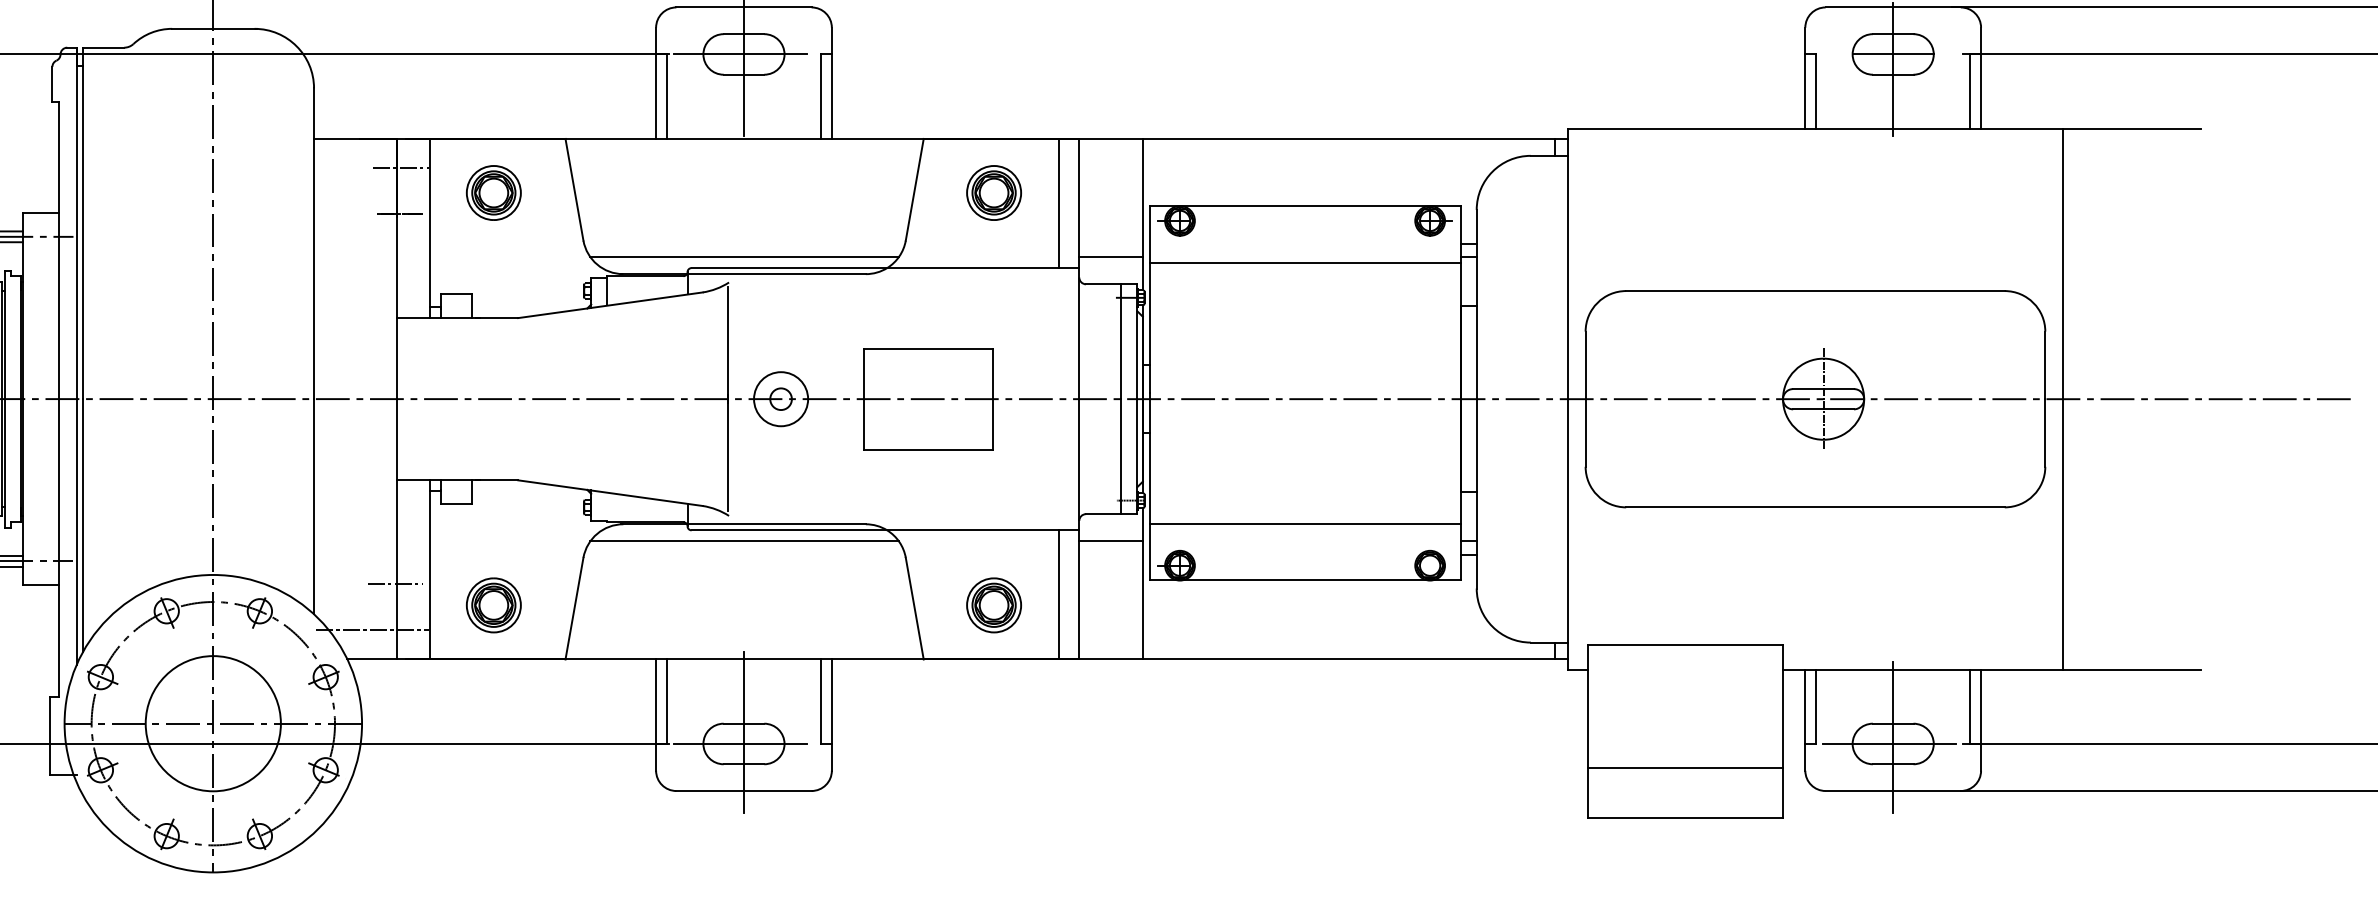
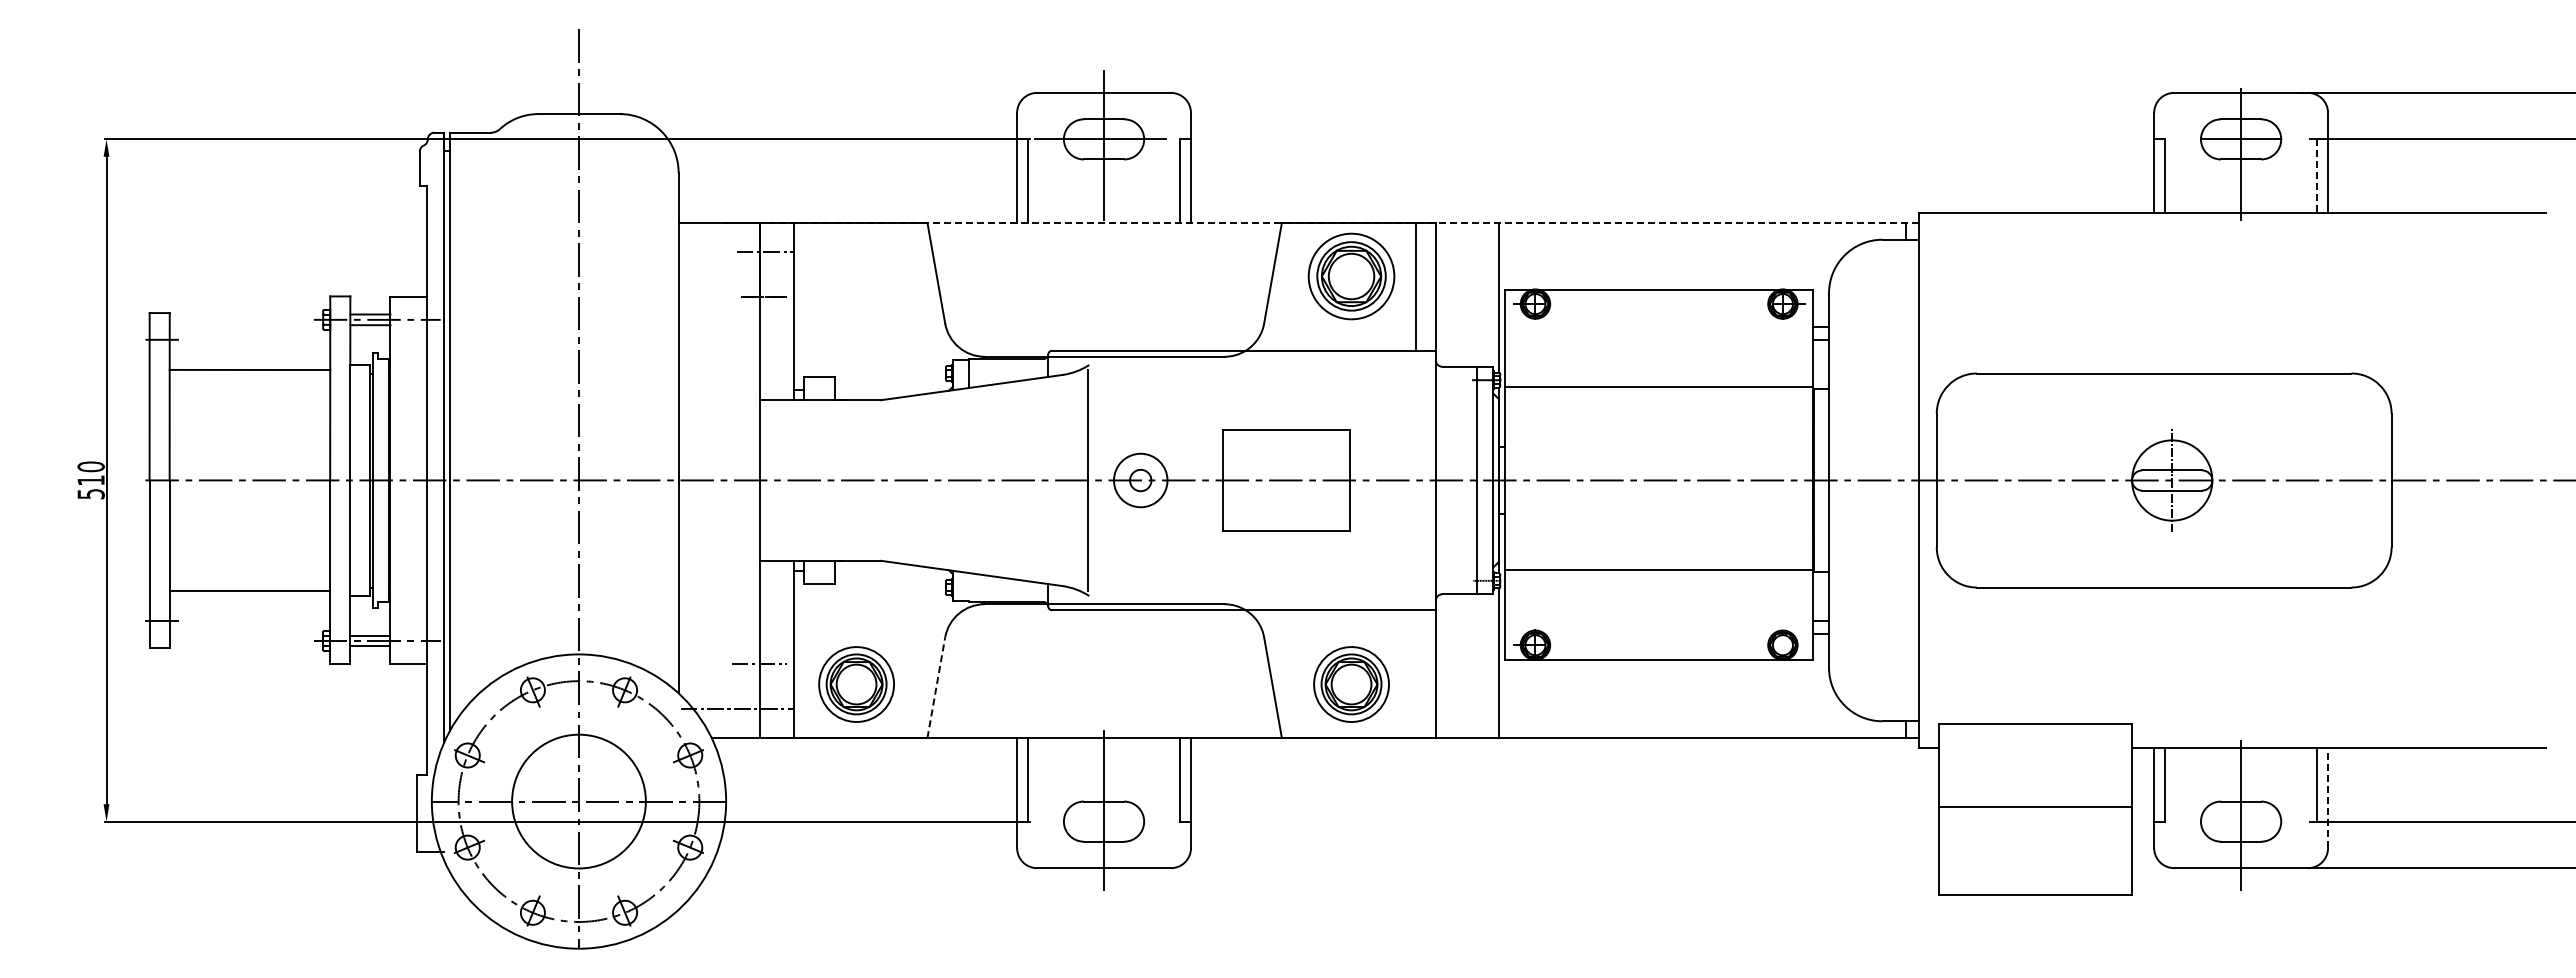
line: (1970, 91) -> (2317, 176), solid -> dashed
line: (987, 139) -> (1344, 223), solid -> dashed
part: (493, 193) -> (856, 276), removed
part: (994, 193) -> (1351, 276), size x1.6
line: (744, 257) -> (1104, 340), removed
line: (1110, 257) -> (1466, 340), removed
line: (1305, 262) -> (1659, 386), moved
line: (2062, 399) -> (2408, 480), removed
line: (1305, 523) -> (1659, 569), moved
line: (744, 540) -> (1104, 620), removed
line: (1110, 540) -> (1466, 620), removed
line: (1058, 595) -> (1415, 674), removed
part: (493, 605) -> (856, 684), size x1.4
part: (994, 605) -> (1351, 684), size x1.4
line: (574, 608) -> (936, 687), solid -> dashed
line: (1981, 719) -> (2328, 797), solid -> dashed
line: (739, 743) -> (1099, 821), removed
line: (1889, 743) -> (2237, 821), removed
line: (1685, 768) -> (2035, 807), moved

